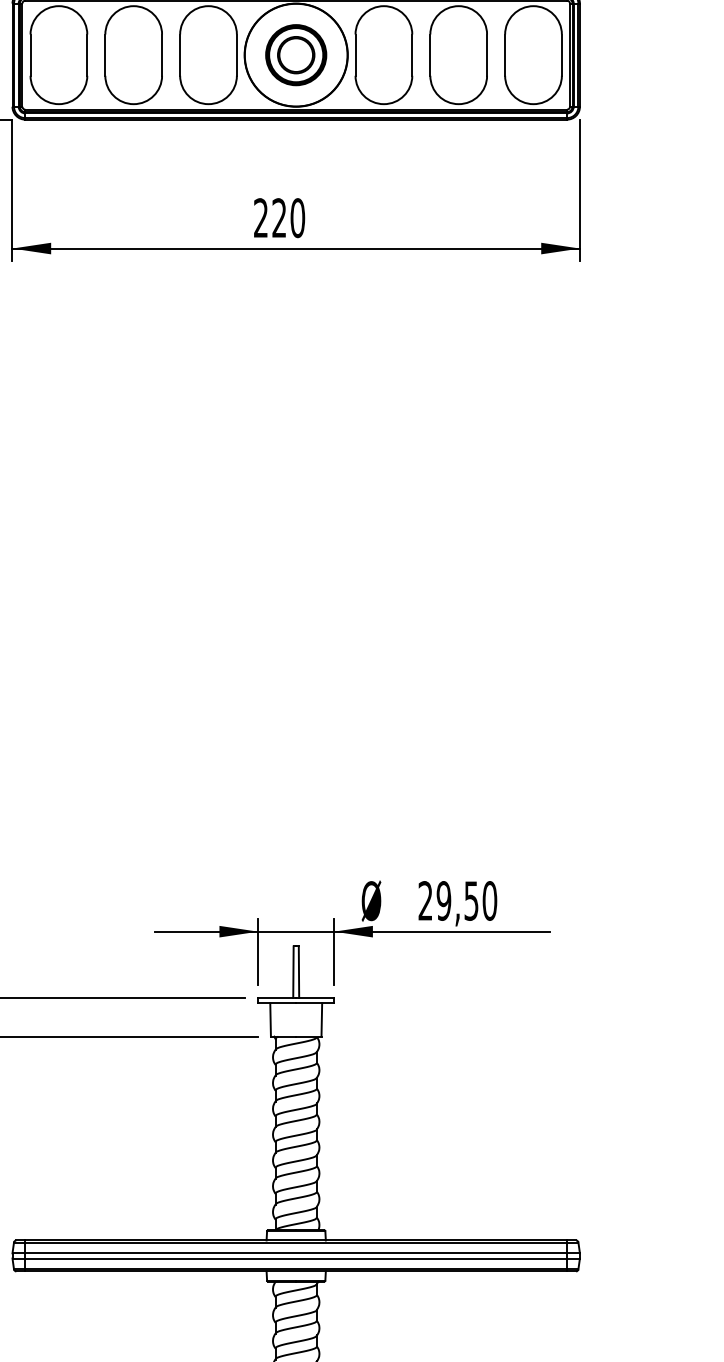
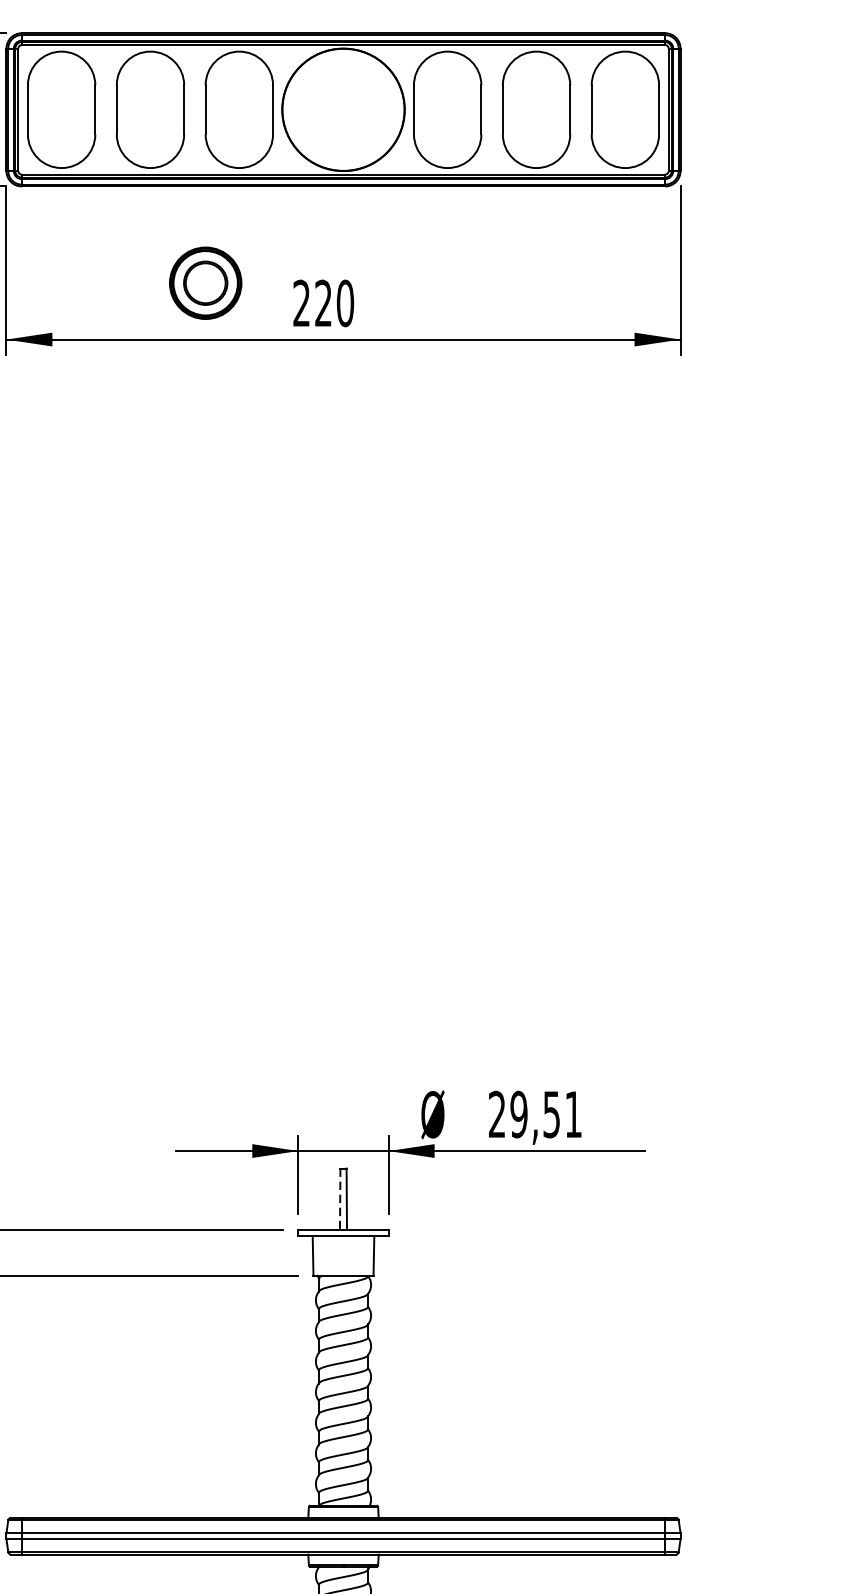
part: (296, 55) -> (206, 283), moved
text: (489, 900) -> (573, 1114), 29,50 -> 29,51
line: (293, 972) -> (340, 1199), solid -> dashed

